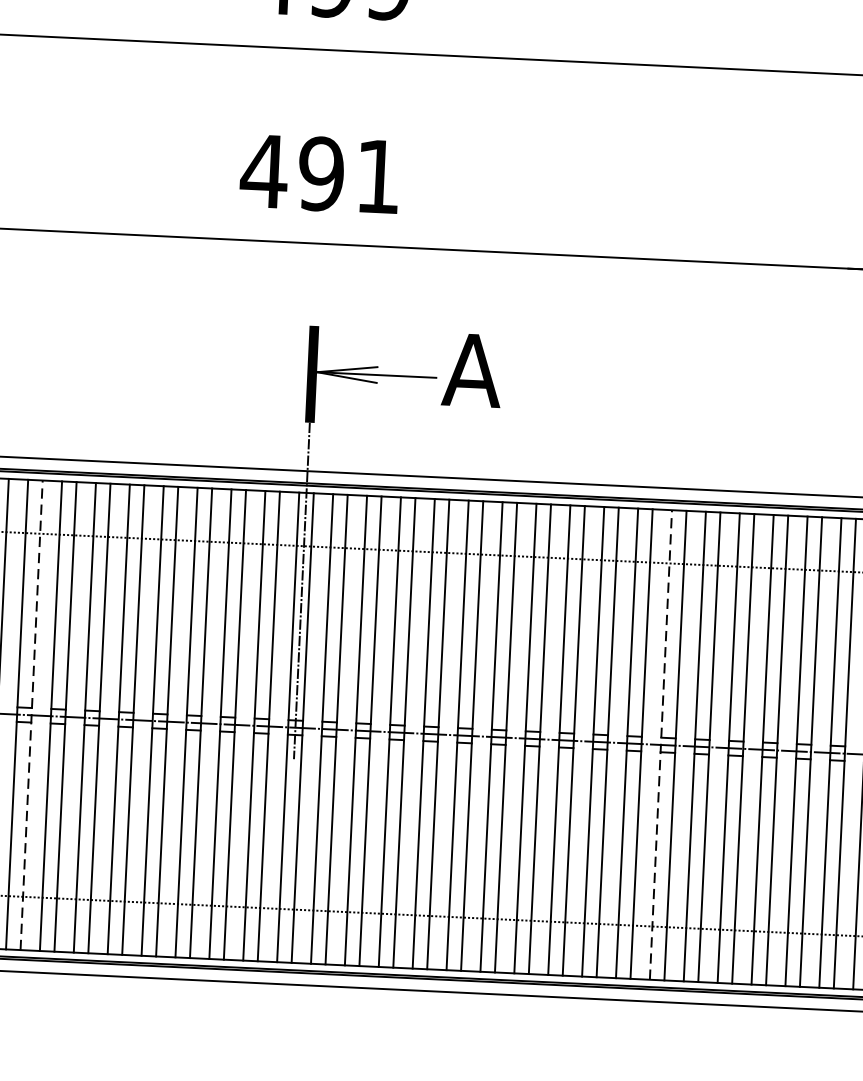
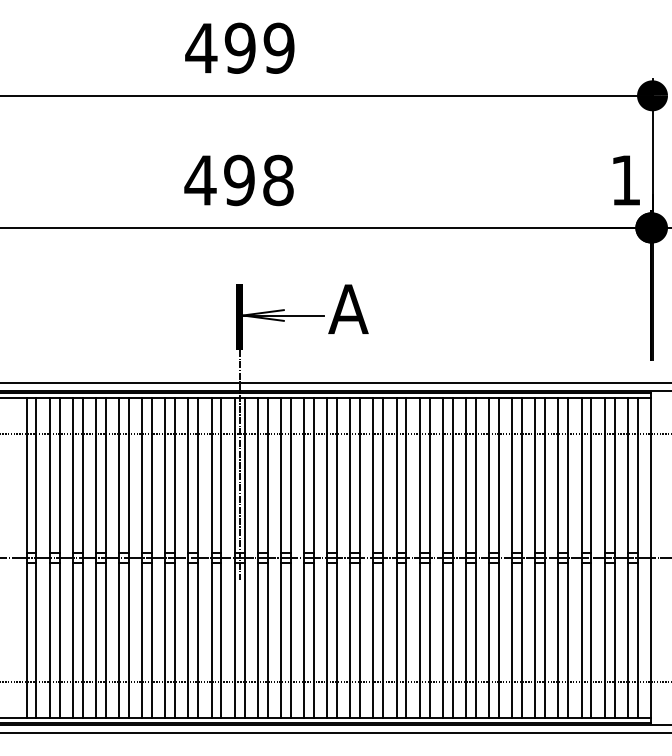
text: (378, 176) -> (278, 180), 491 -> 498
line: (31, 714) -> (59, 557), dashed -> solid
line: (661, 743) -> (489, 557), dashed -> solid

